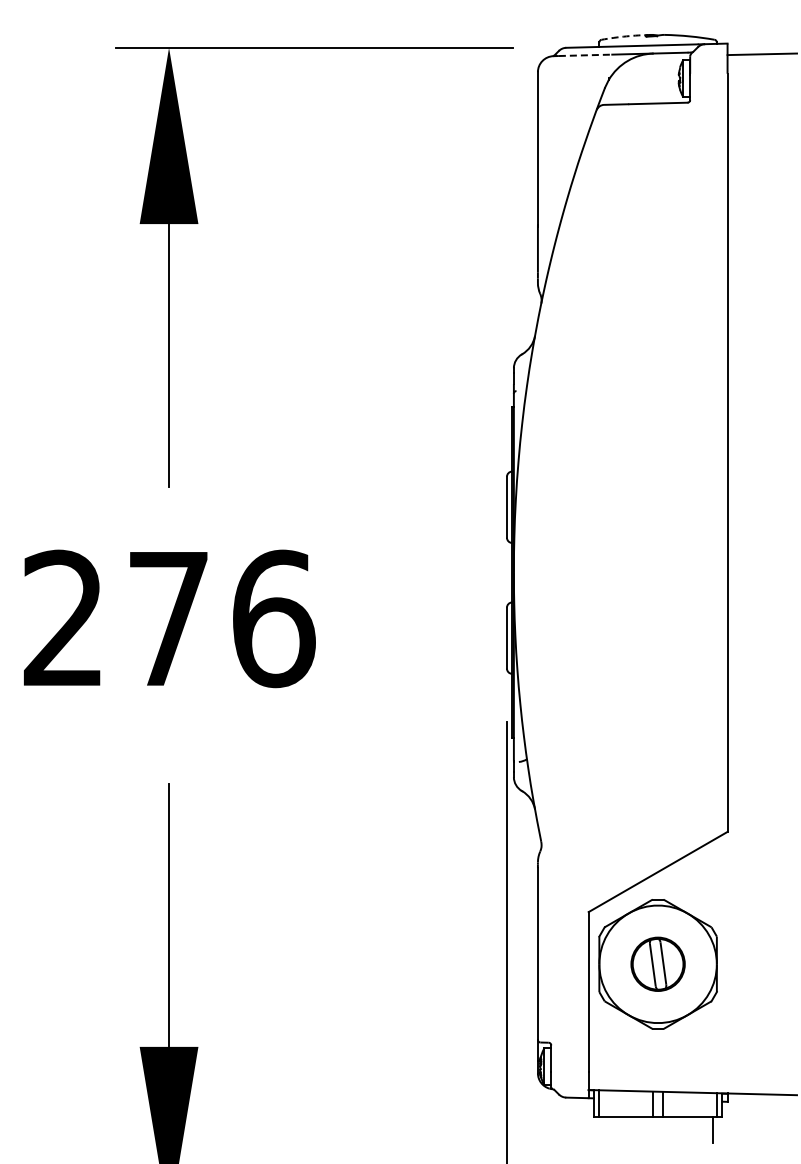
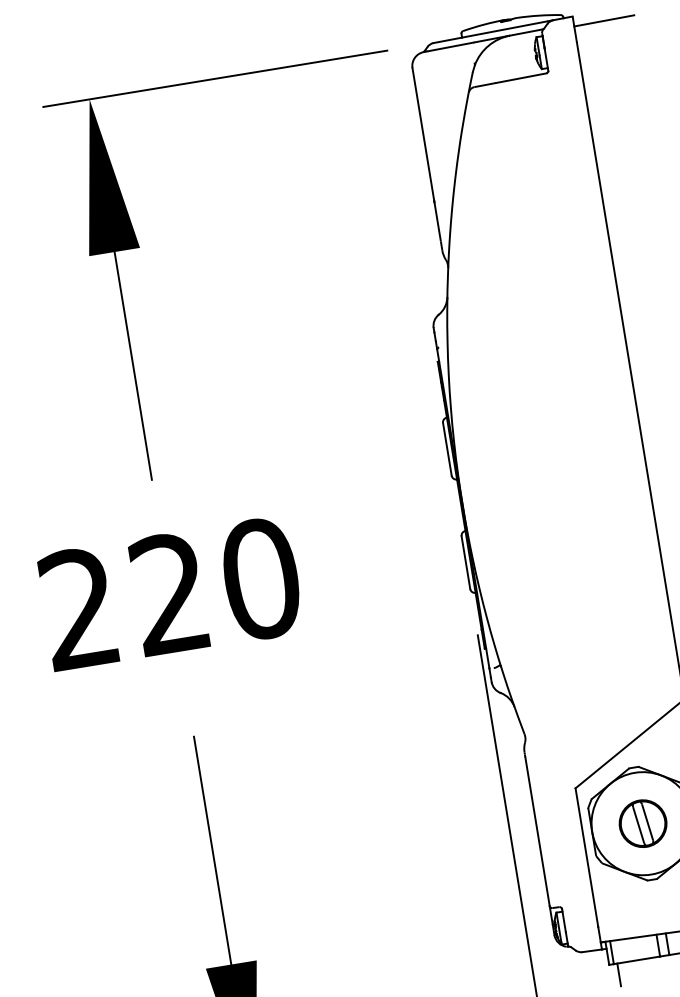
arc: (626, 36) -> (484, 24), dashed -> solid
line: (585, 55) -> (451, 46), dashed -> solid
text: (221, 618) -> (215, 586), 276 -> 220
line: (603, 1129) -> (619, 974), added

